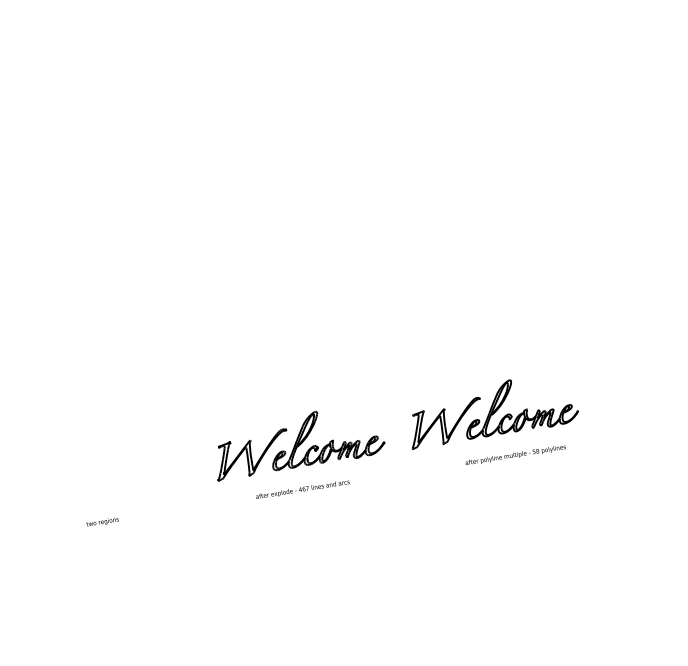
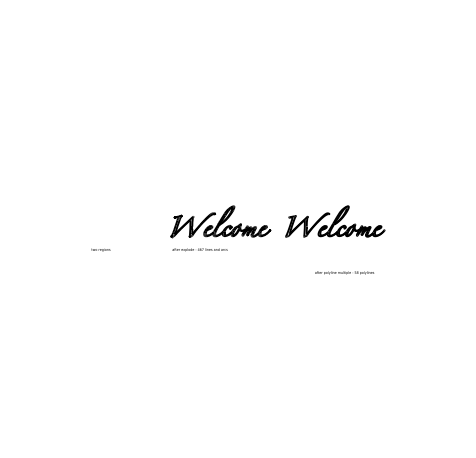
text: (515, 454) -> (344, 272), moved
text: (301, 489) -> (199, 249), moved

